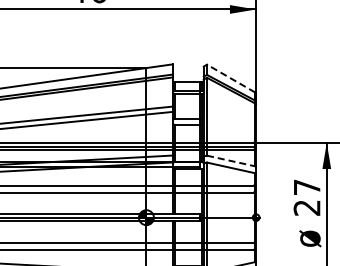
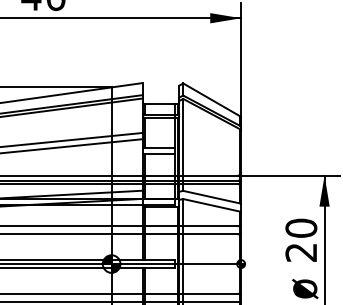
line: (231, 78) -> (212, 99), dashed -> solid
line: (231, 161) -> (212, 197), dashed -> solid
text: (306, 187) -> (300, 228), 27 -> 20

